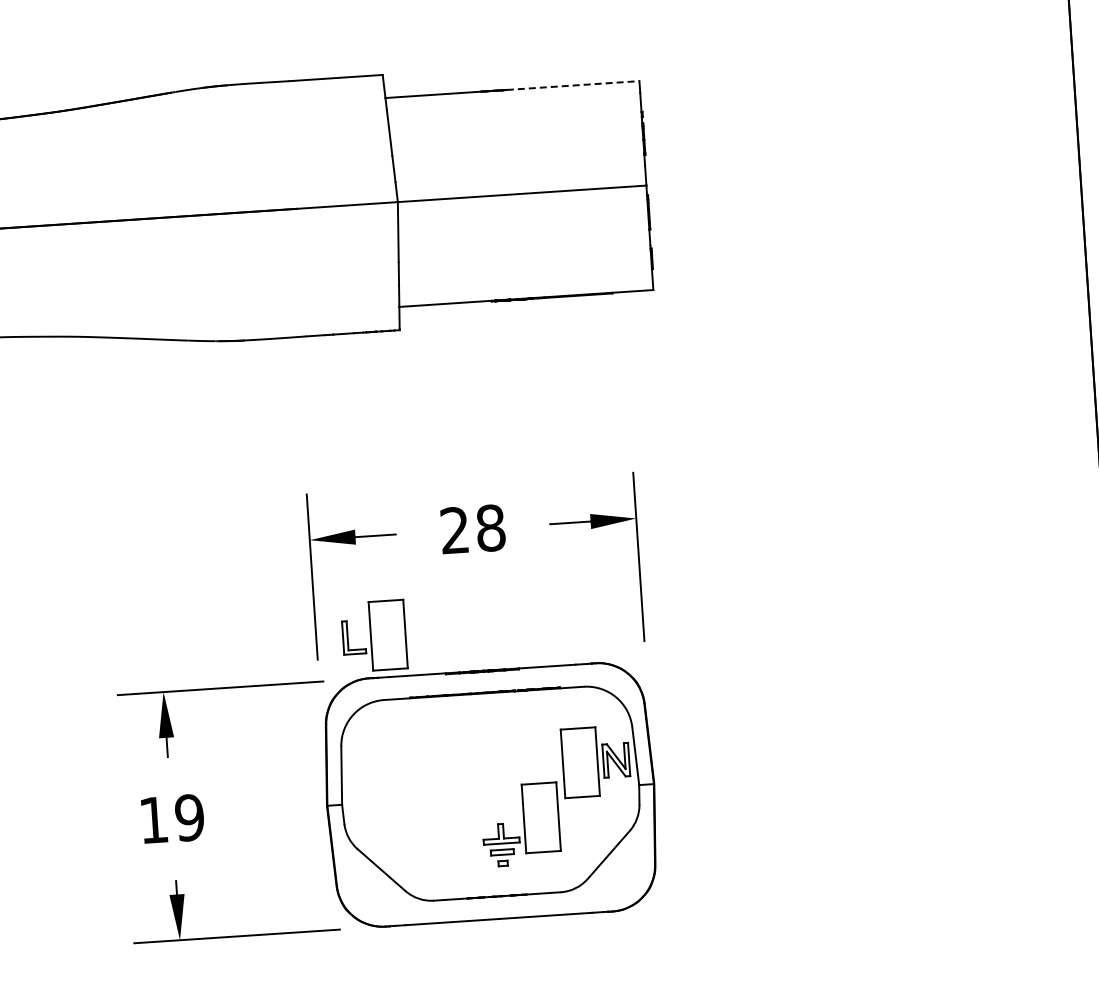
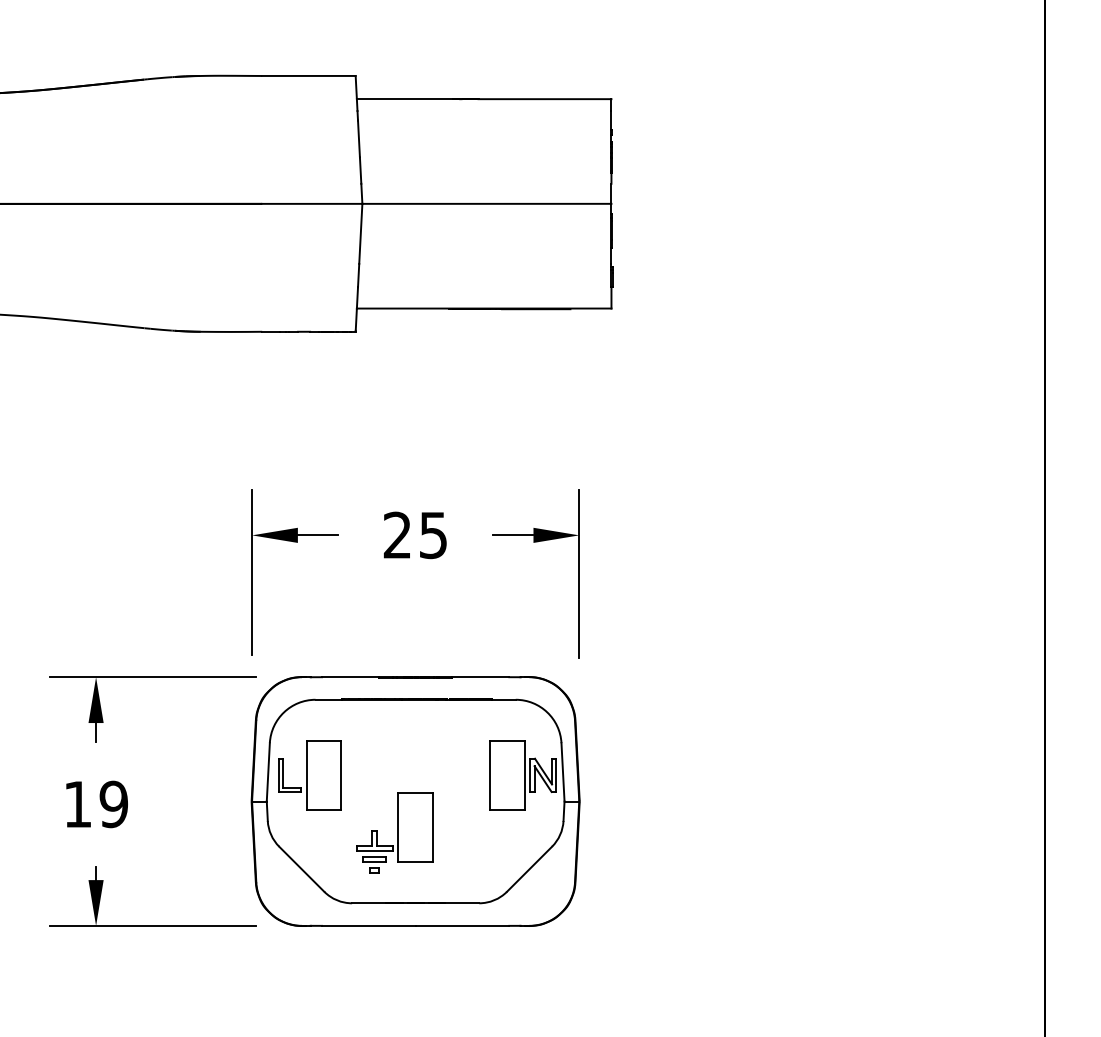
line: (573, 85) -> (545, 99), dashed -> solid
text: (490, 528) -> (433, 535), 28 -> 25
part: (373, 636) -> (309, 775), moved
part: (520, 823) -> (394, 832), moved

